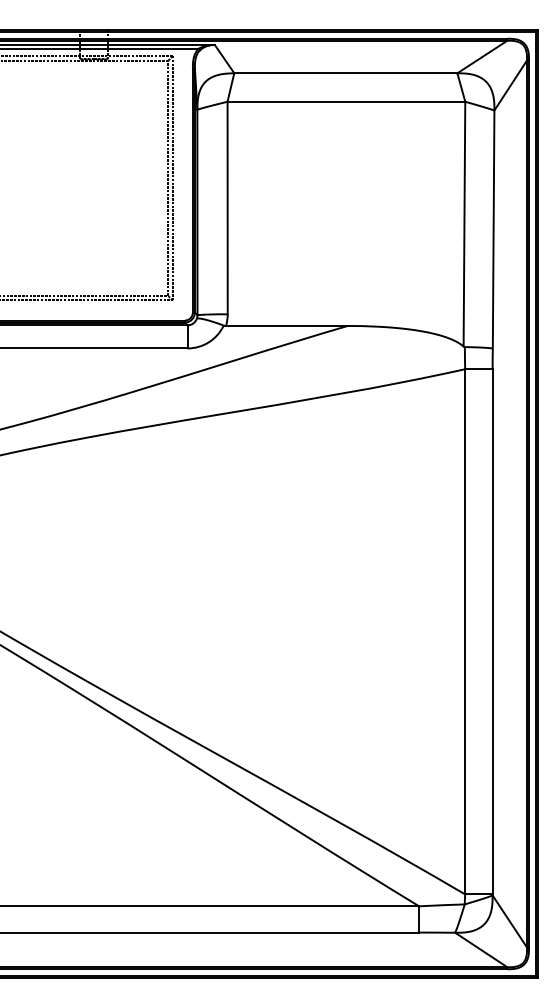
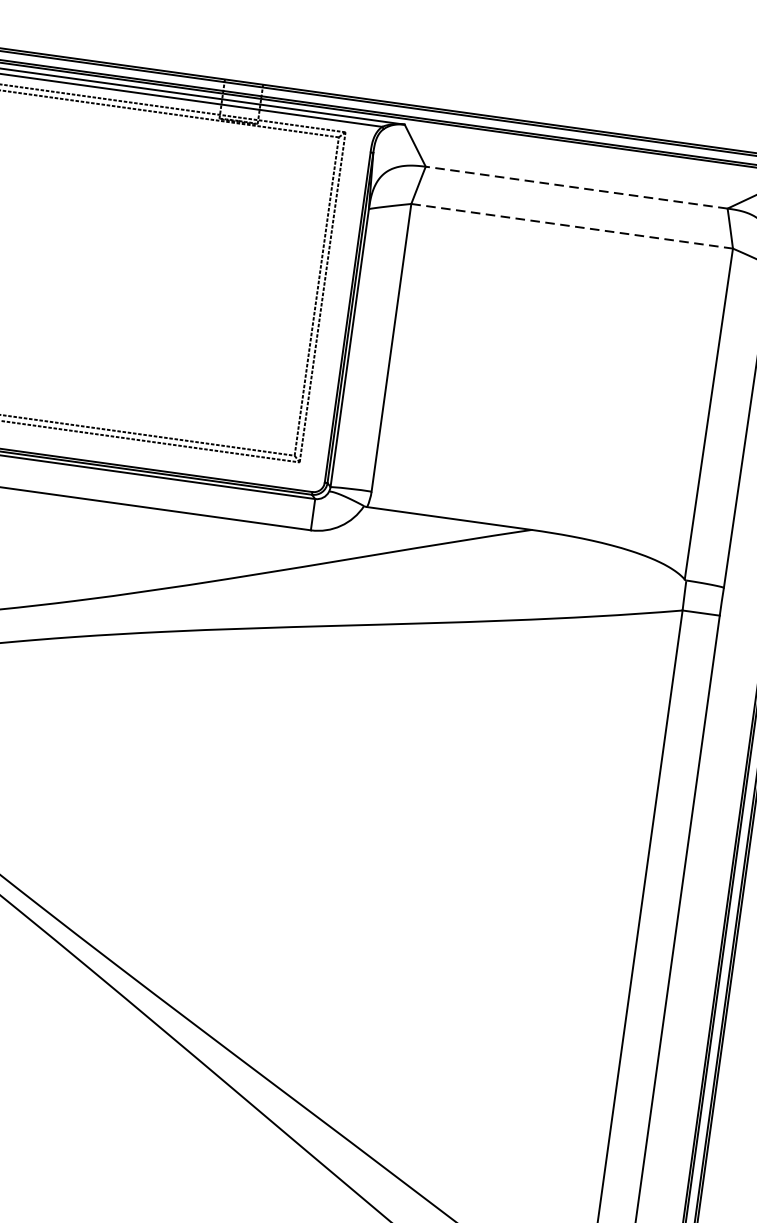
line: (345, 73) -> (576, 187), solid -> dashed
line: (346, 101) -> (572, 225), solid -> dashed

